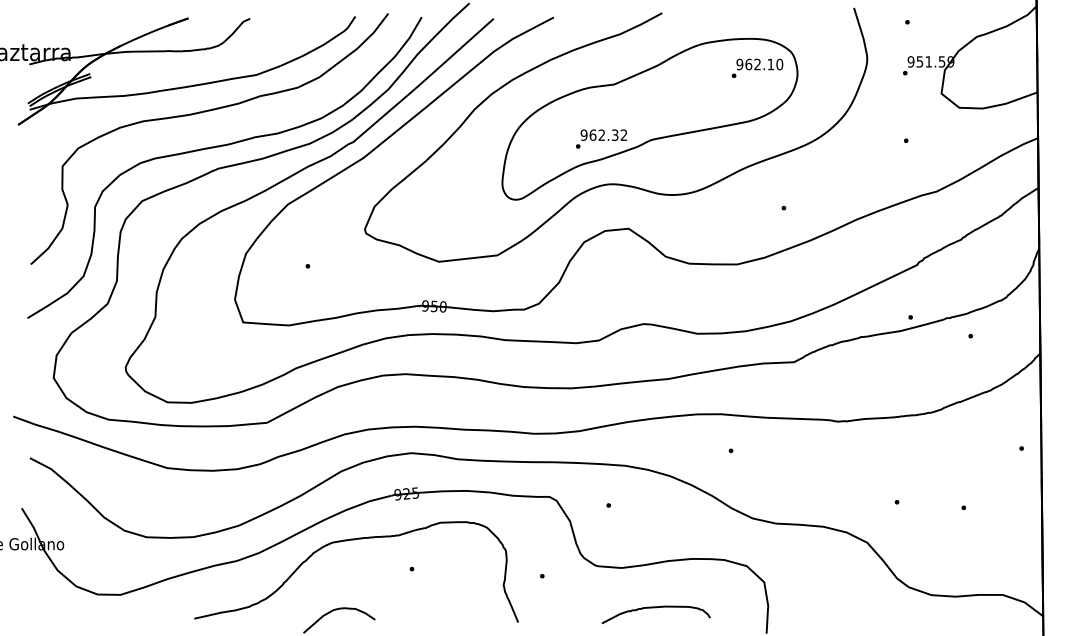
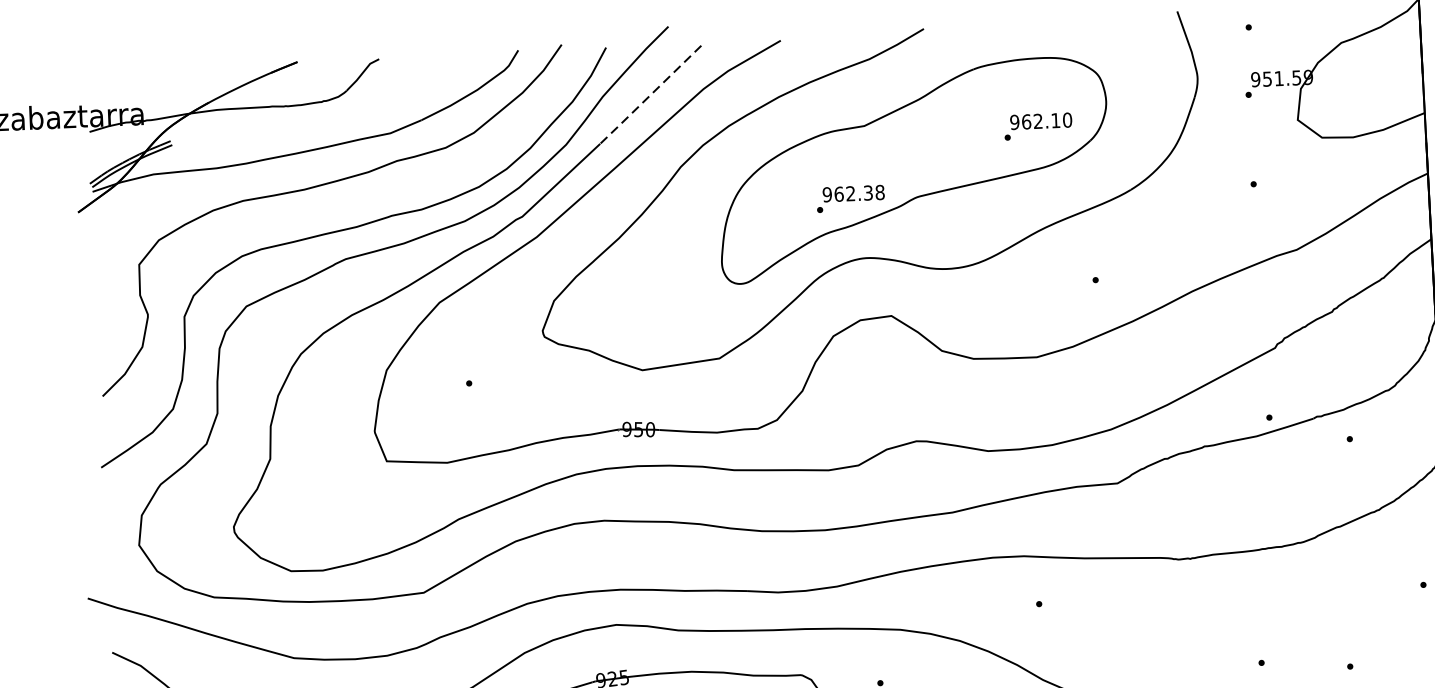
line: (453, 55) -> (650, 96), solid -> dashed
text: (757, 67) -> (1038, 125), moved
text: (623, 134) -> (879, 191), 962.32 -> 962.38

